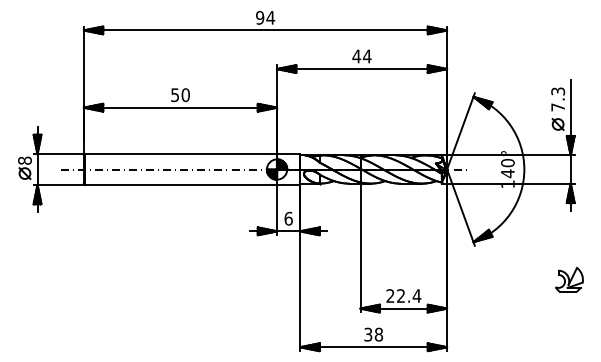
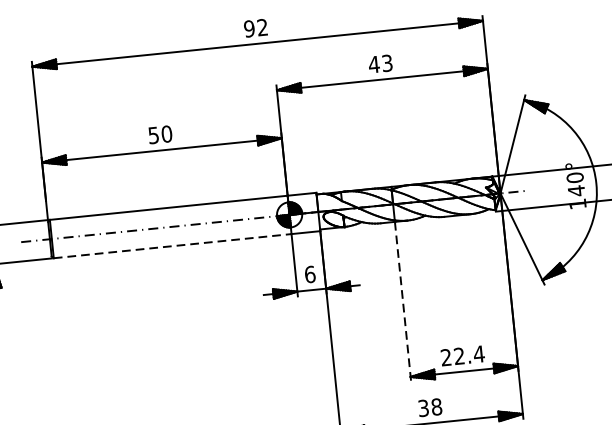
text: (270, 17) -> (262, 27), 94 -> 92
text: (366, 56) -> (386, 63), 44 -> 43
line: (181, 184) -> (172, 245), solid -> dashed
line: (360, 248) -> (403, 302), solid -> dashed

